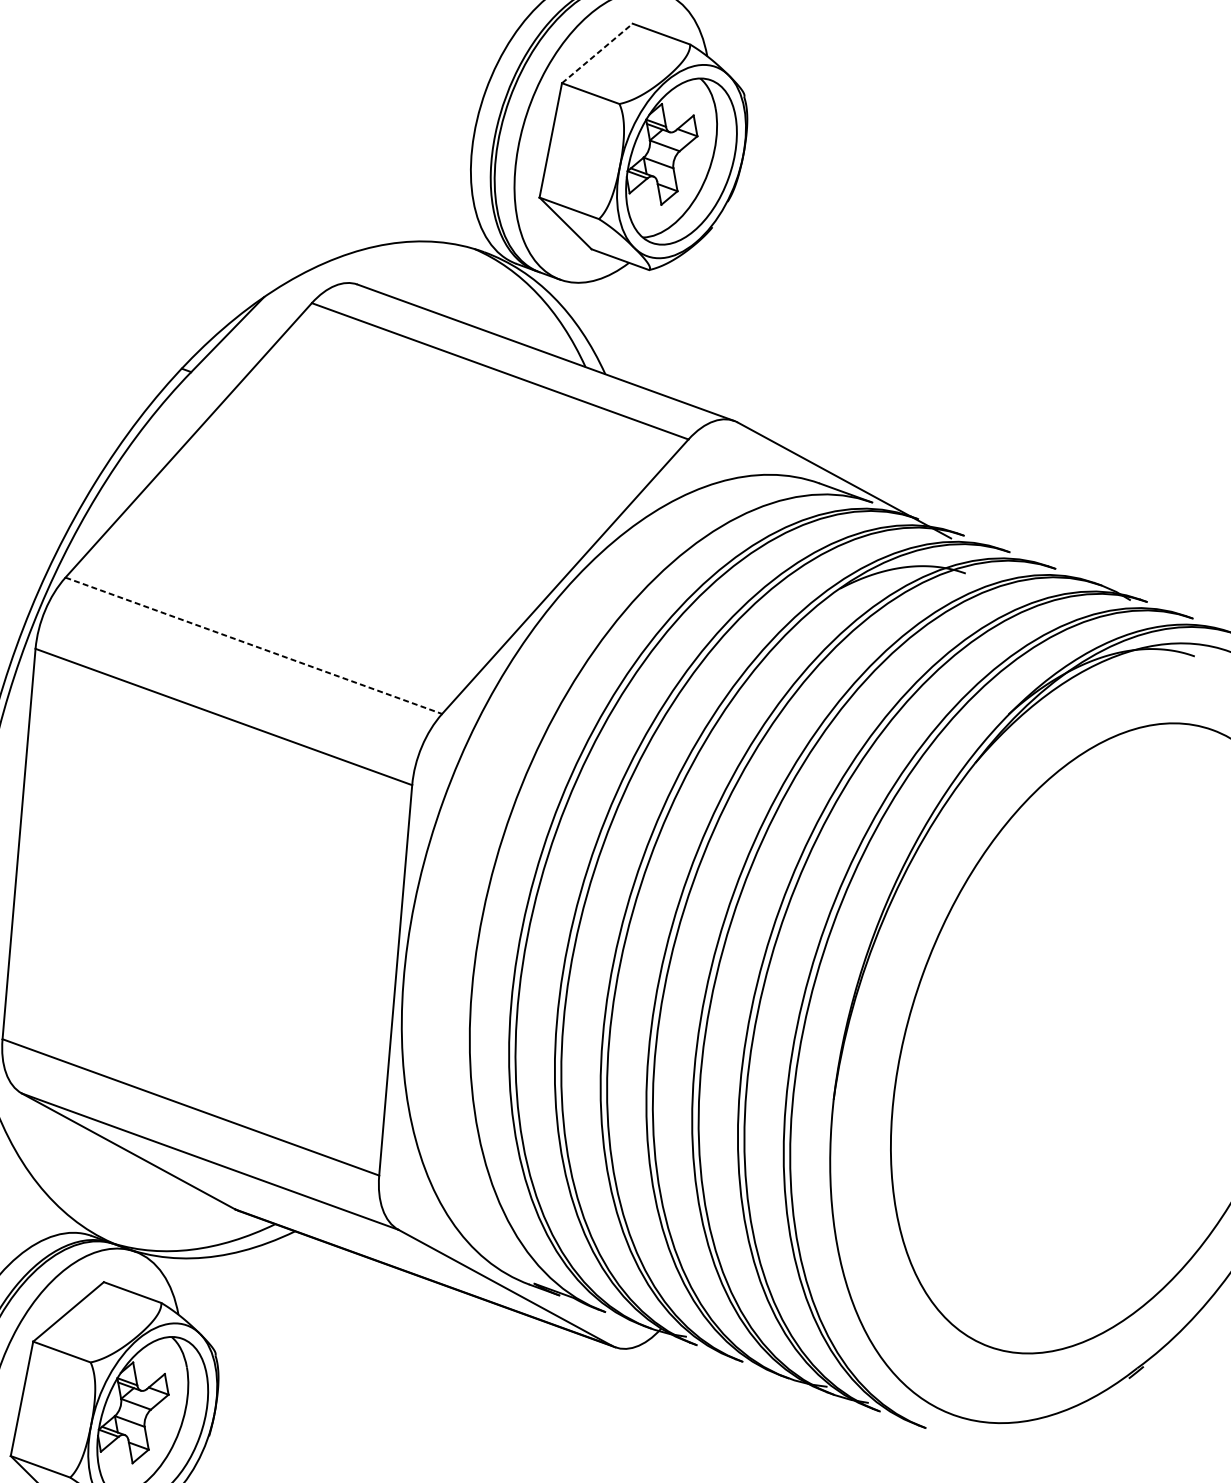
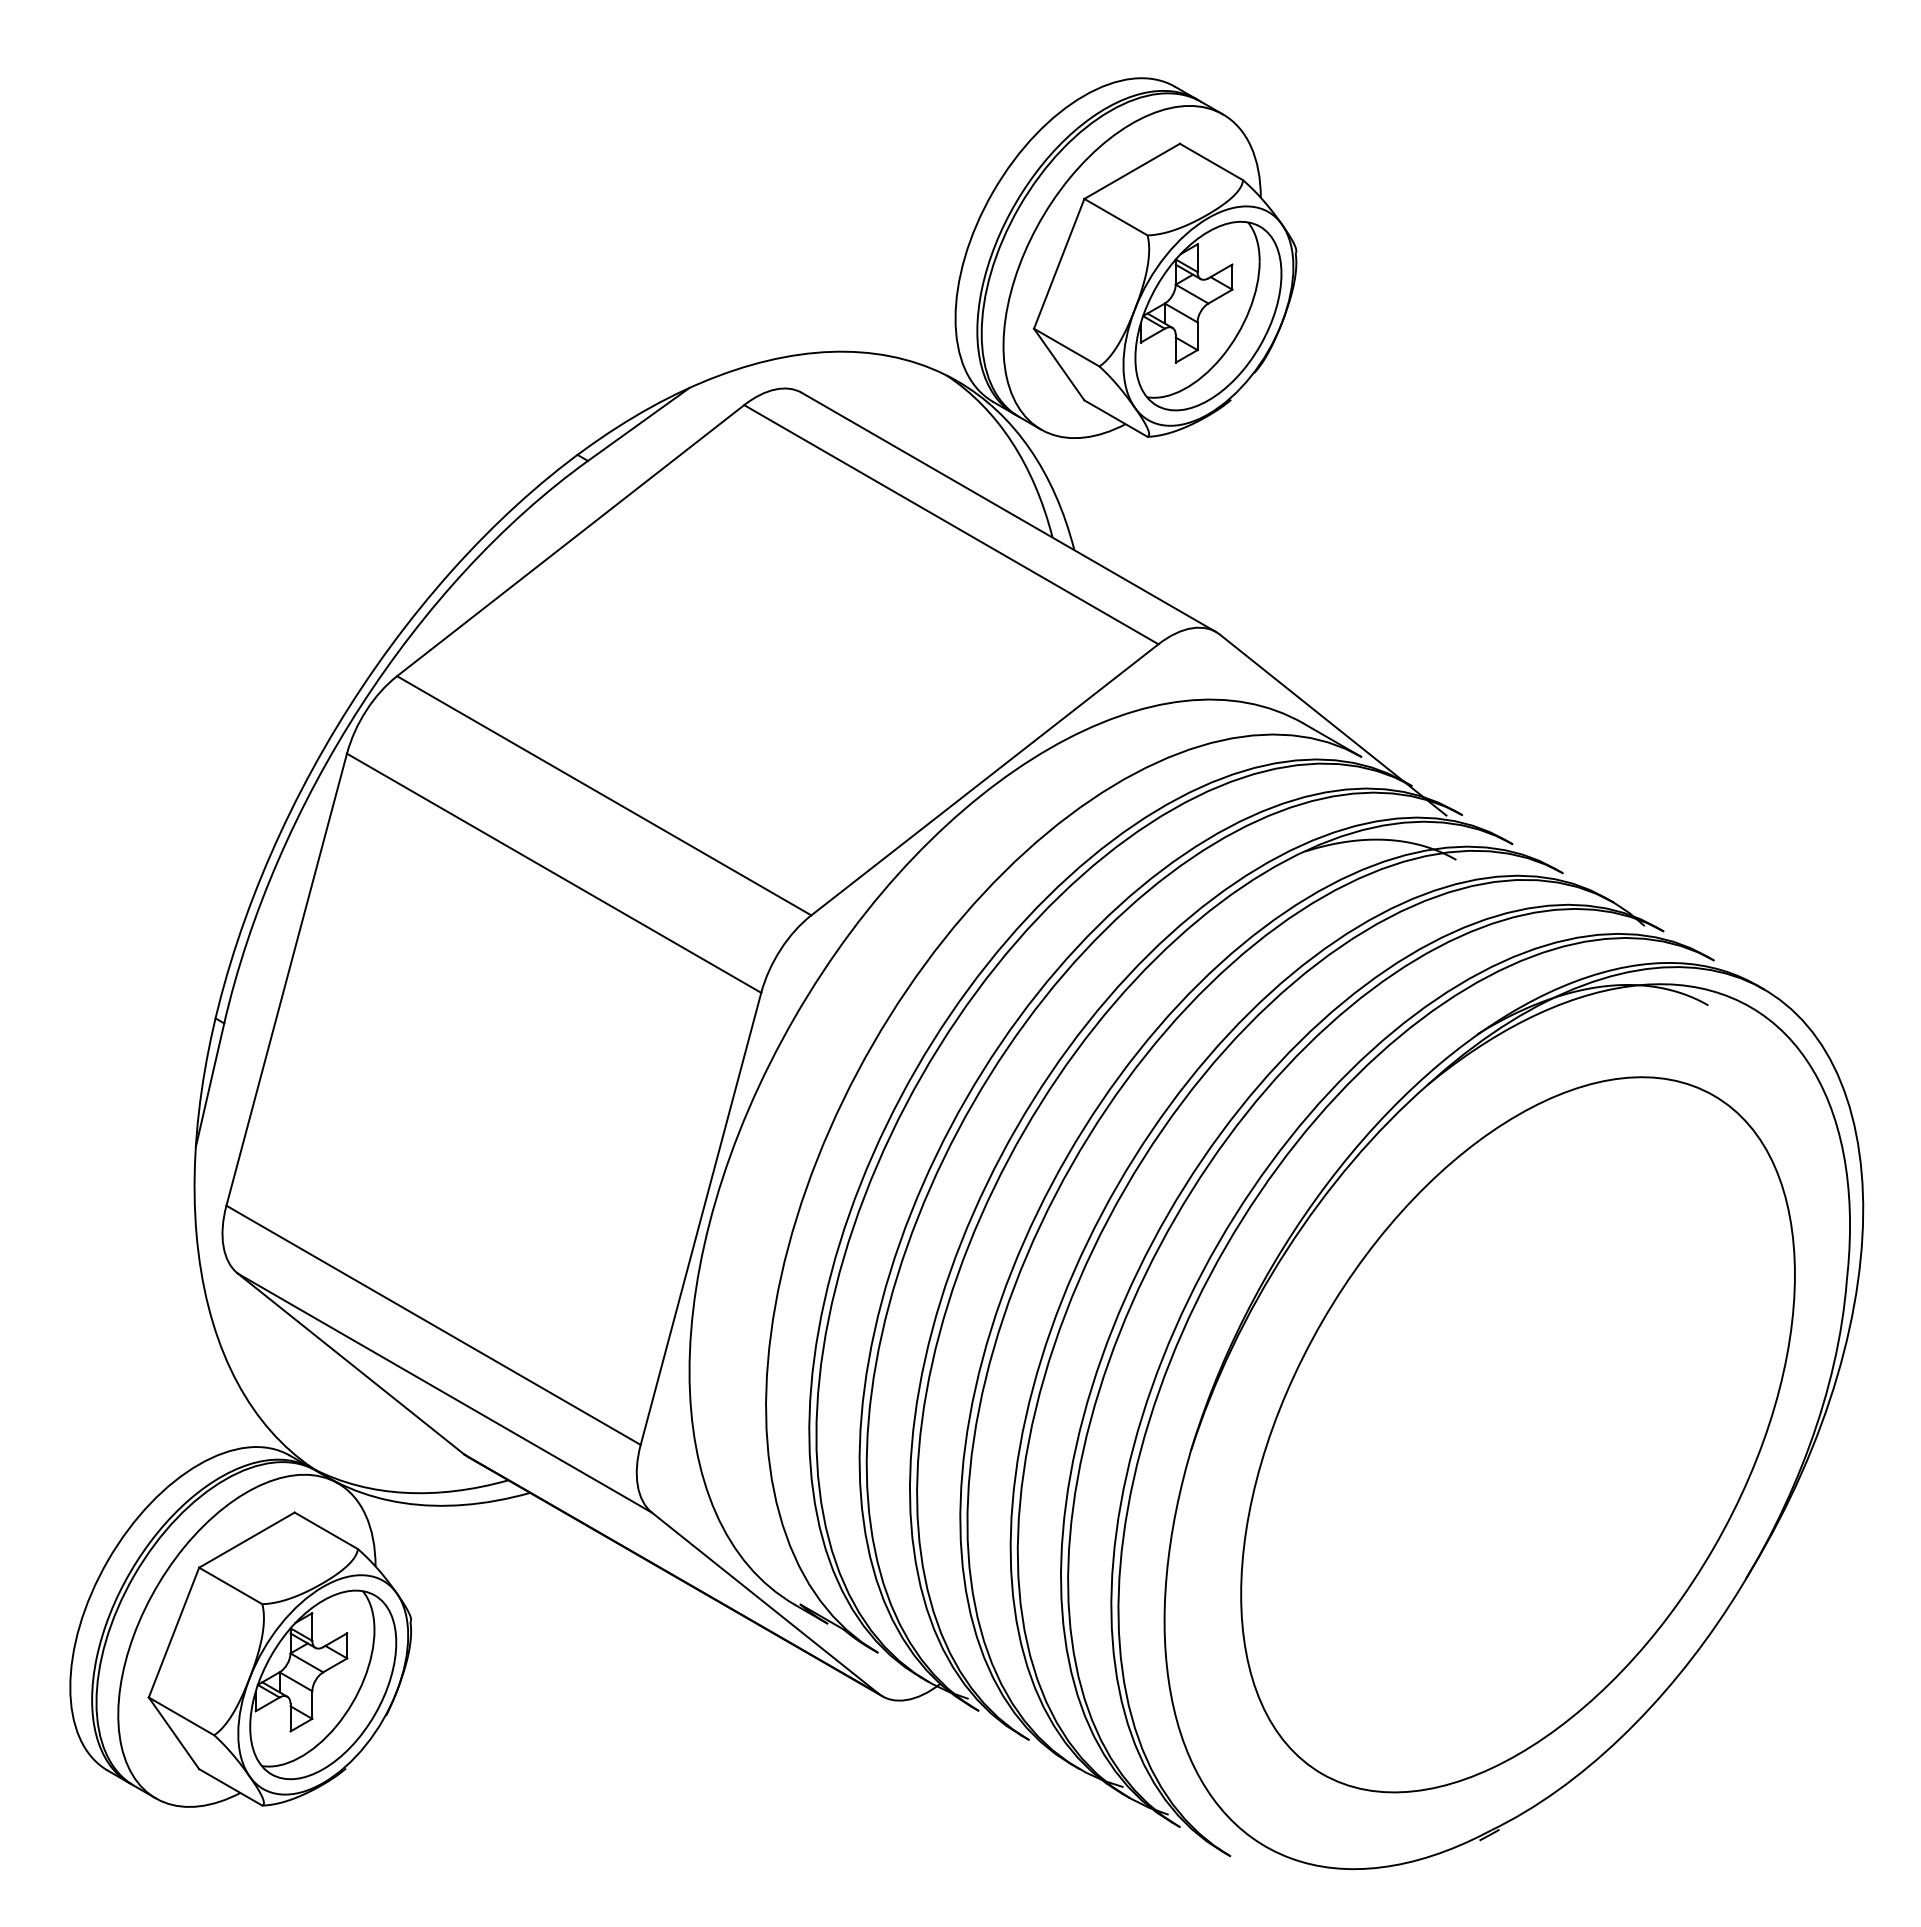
line: (597, 53) -> (1132, 171), dashed -> solid
line: (254, 646) -> (604, 796), dashed -> solid

